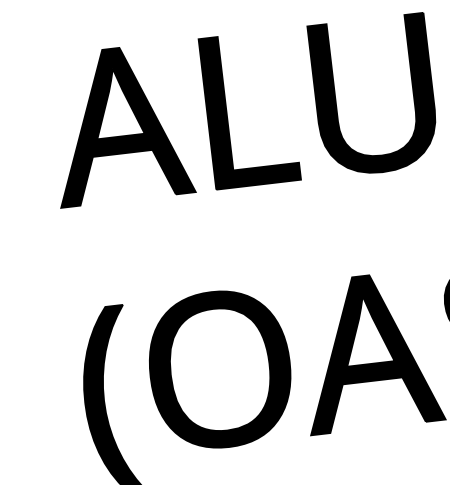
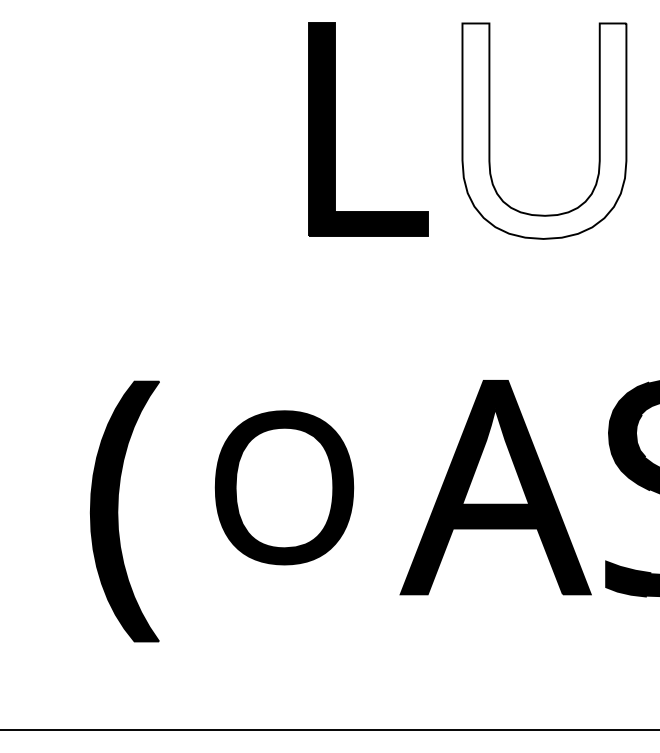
fill: (374, 95) -> (544, 130), removed
part: (119, 123) -> (184, 128), removed
part: (220, 369) -> (284, 487), size x0.7

